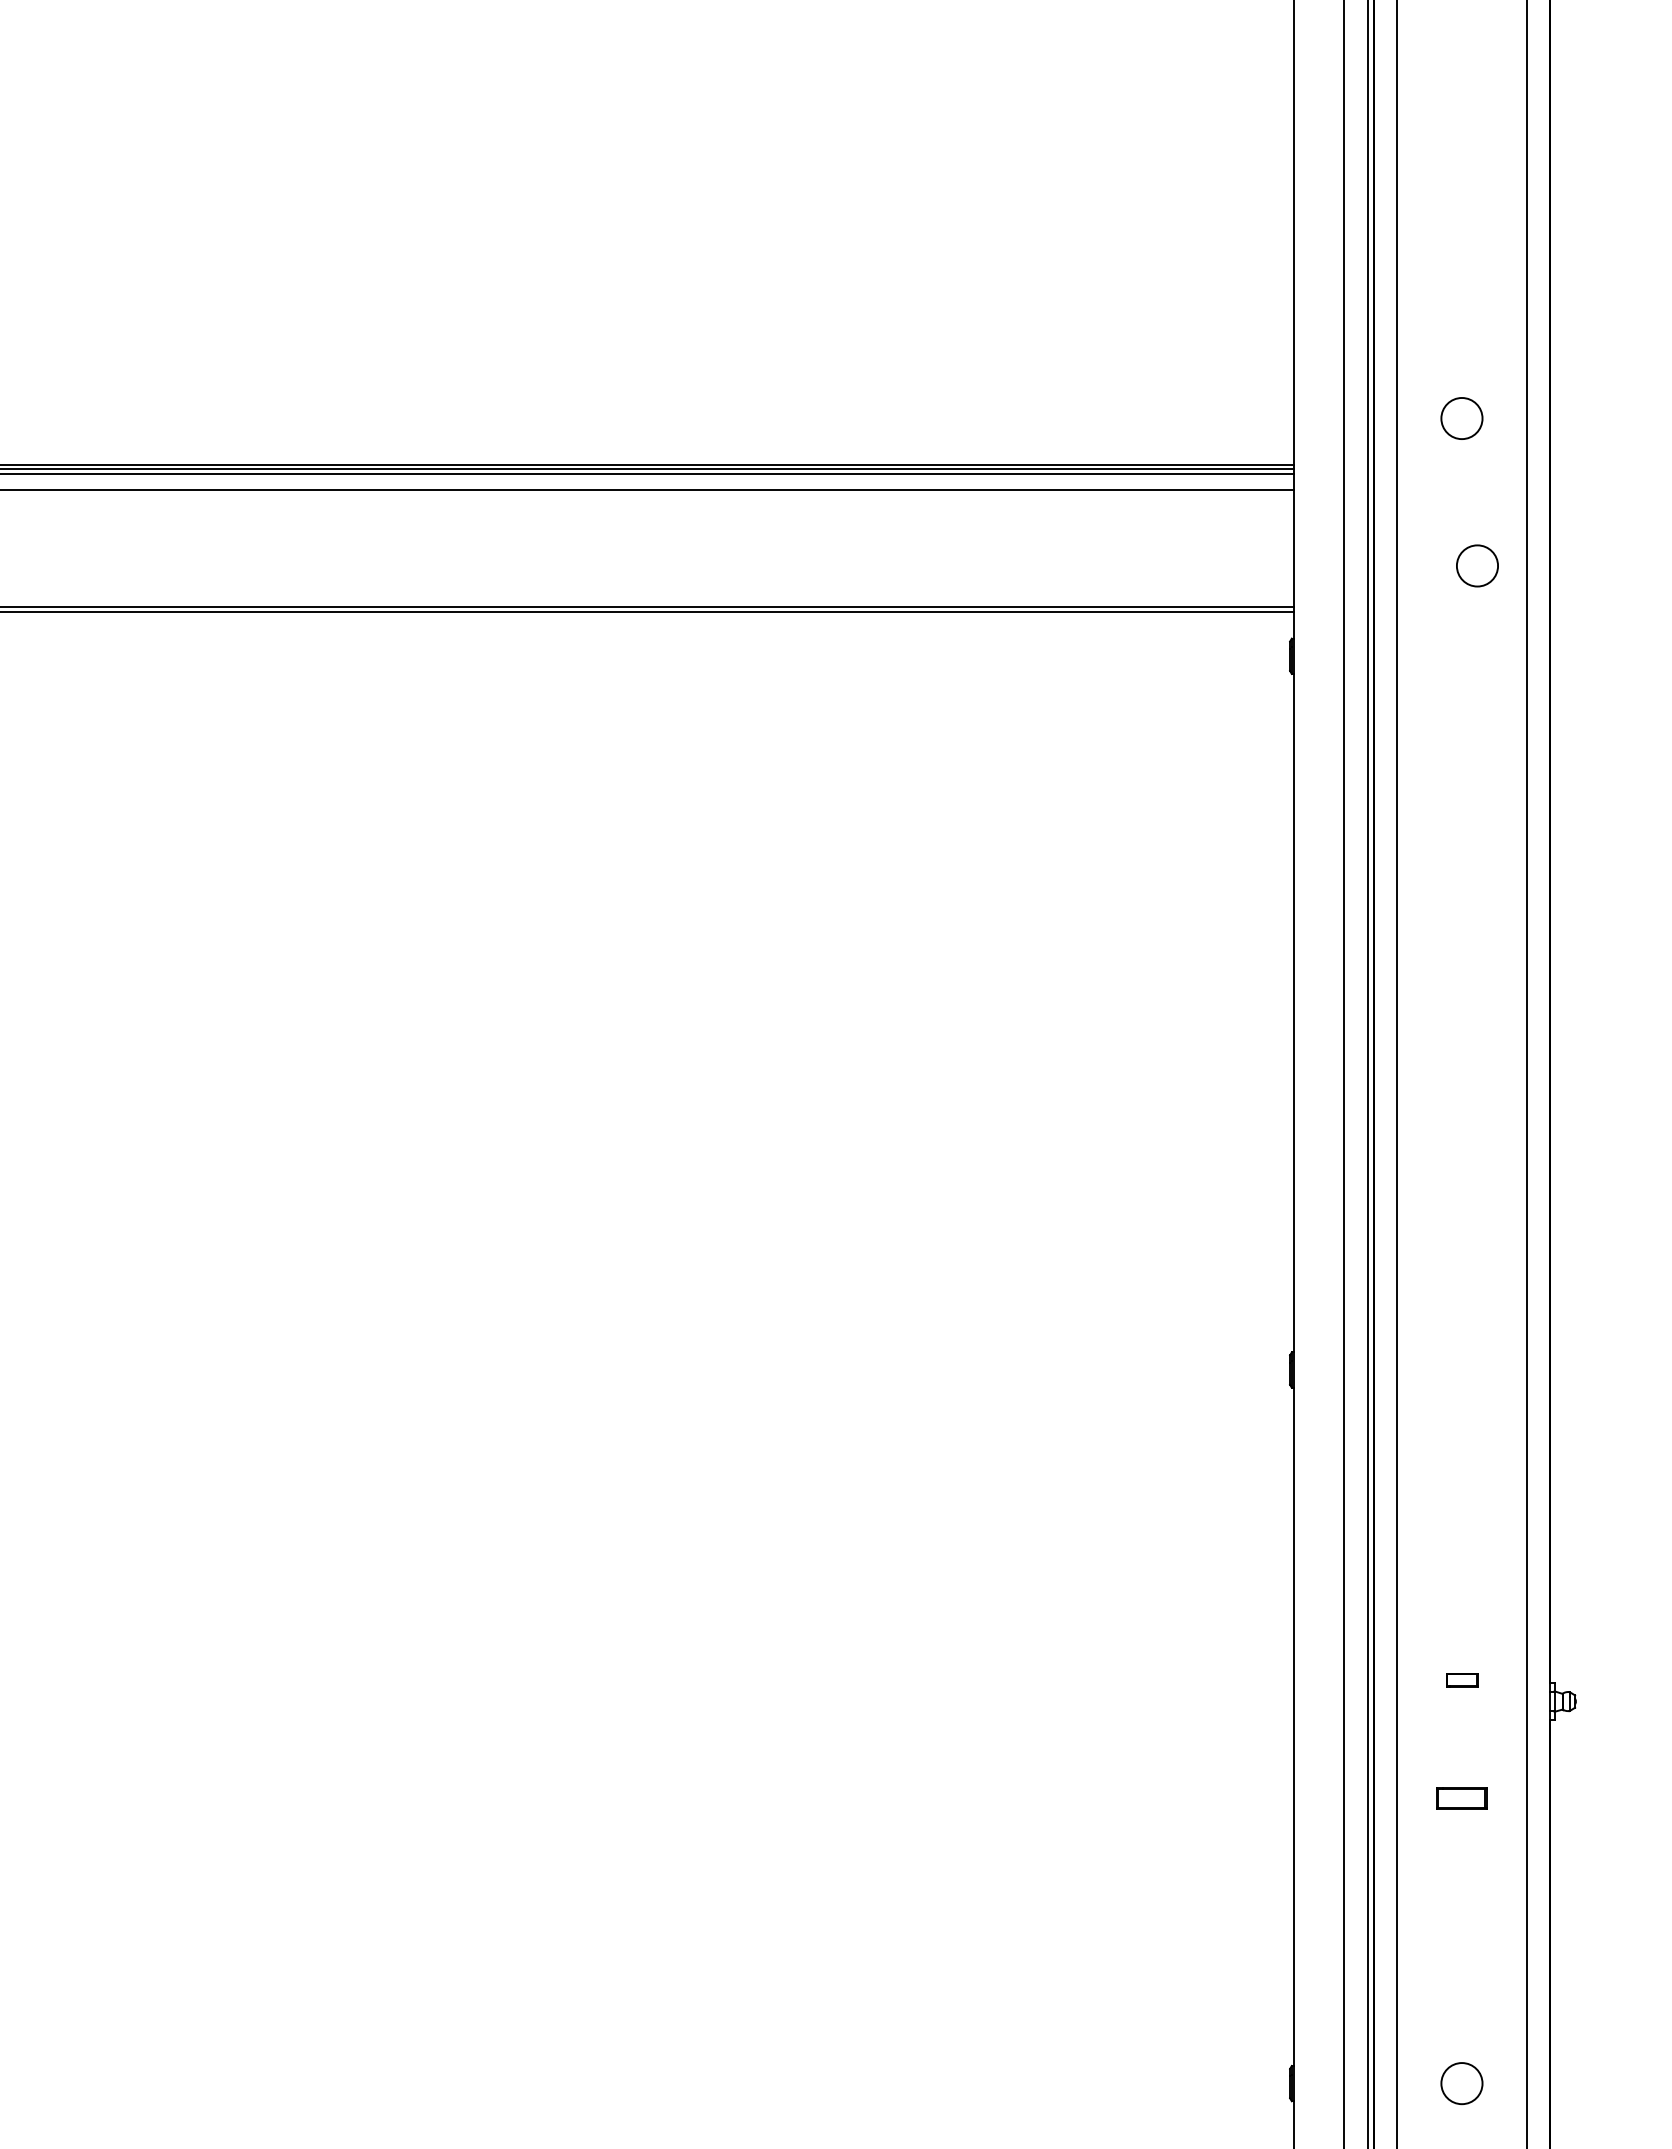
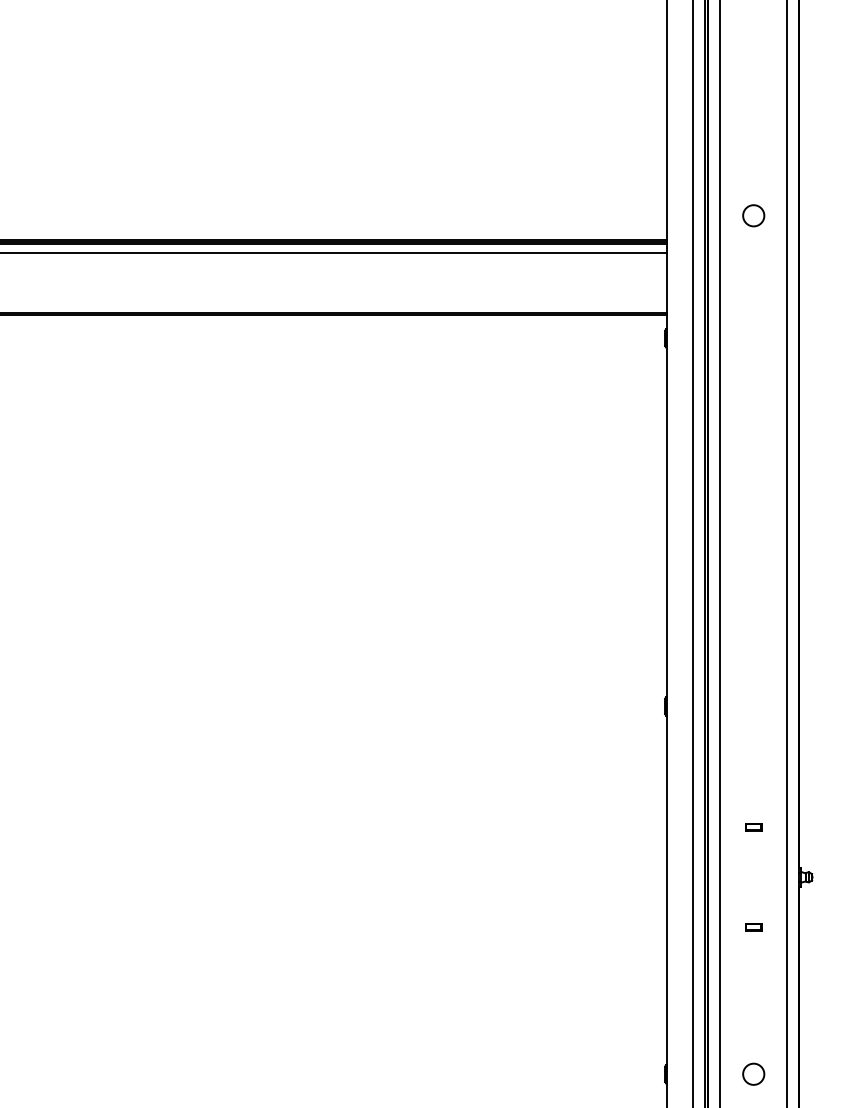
circle: (1477, 565) -> (761, 291), removed
part: (1461, 1680) -> (753, 827), moved
part: (1461, 1798) -> (753, 927), size x0.62

